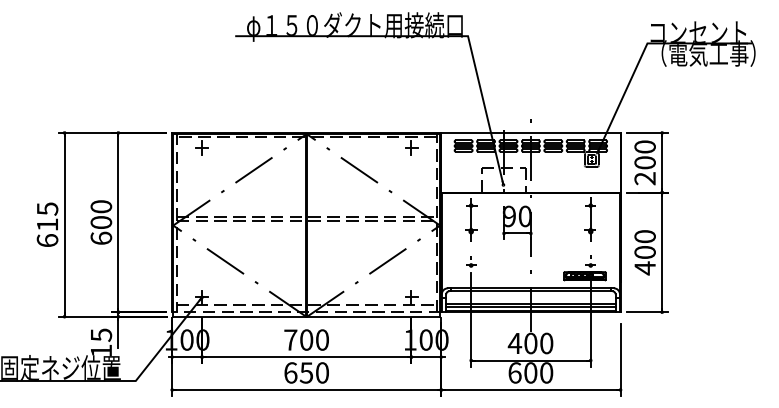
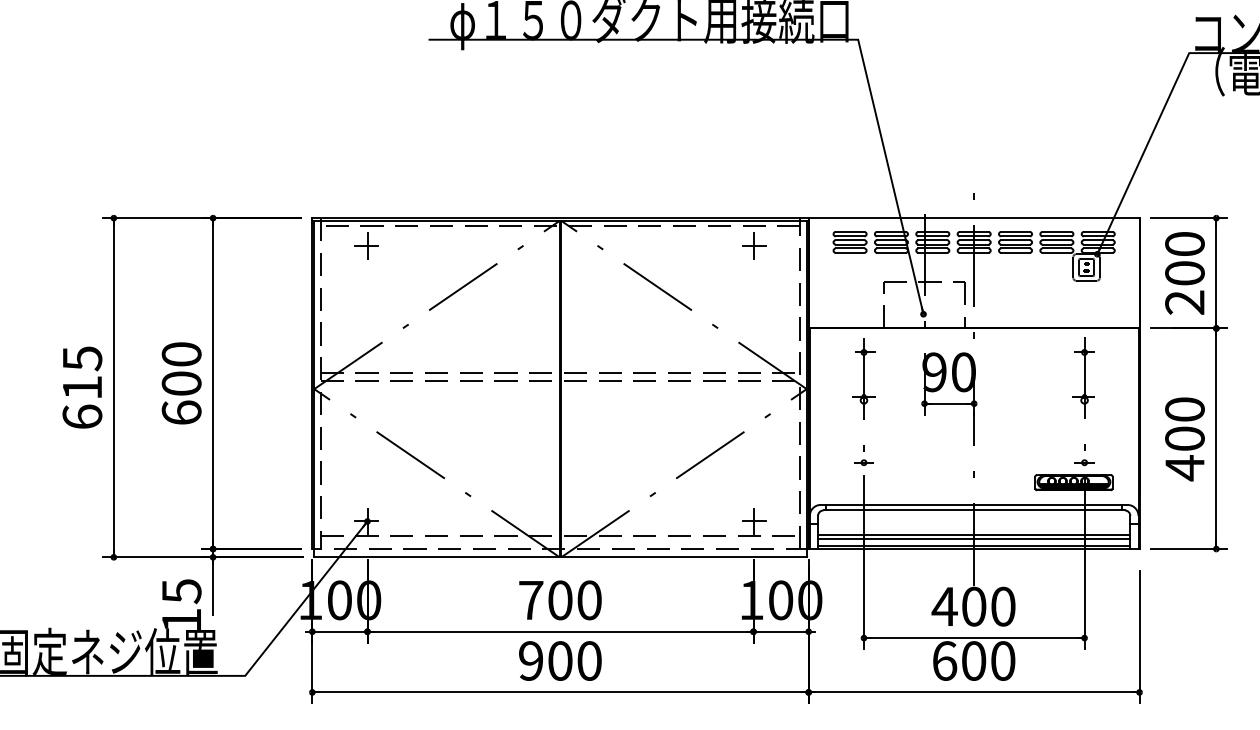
text: (298, 372) -> (545, 660), 650 -> 900

